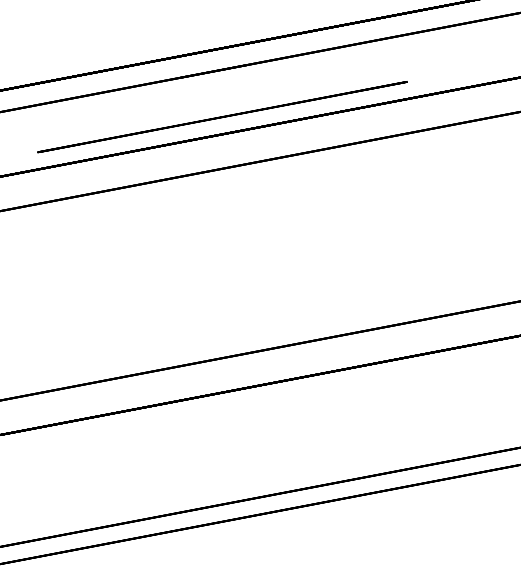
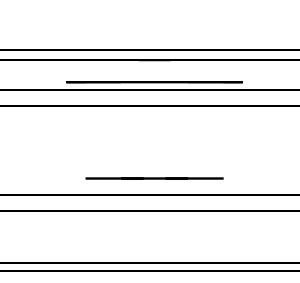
line: (260, 316) -> (154, 178), added

